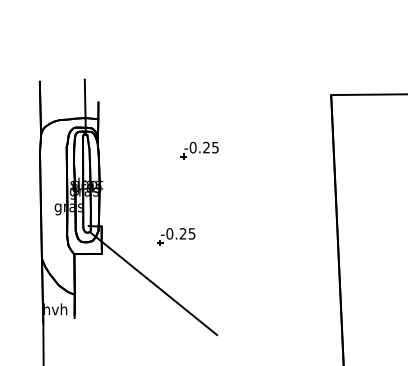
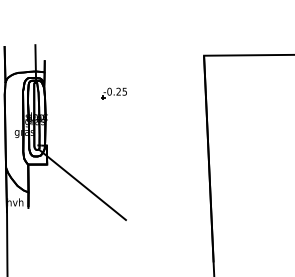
part: (175, 236) -> (97, 152), removed

